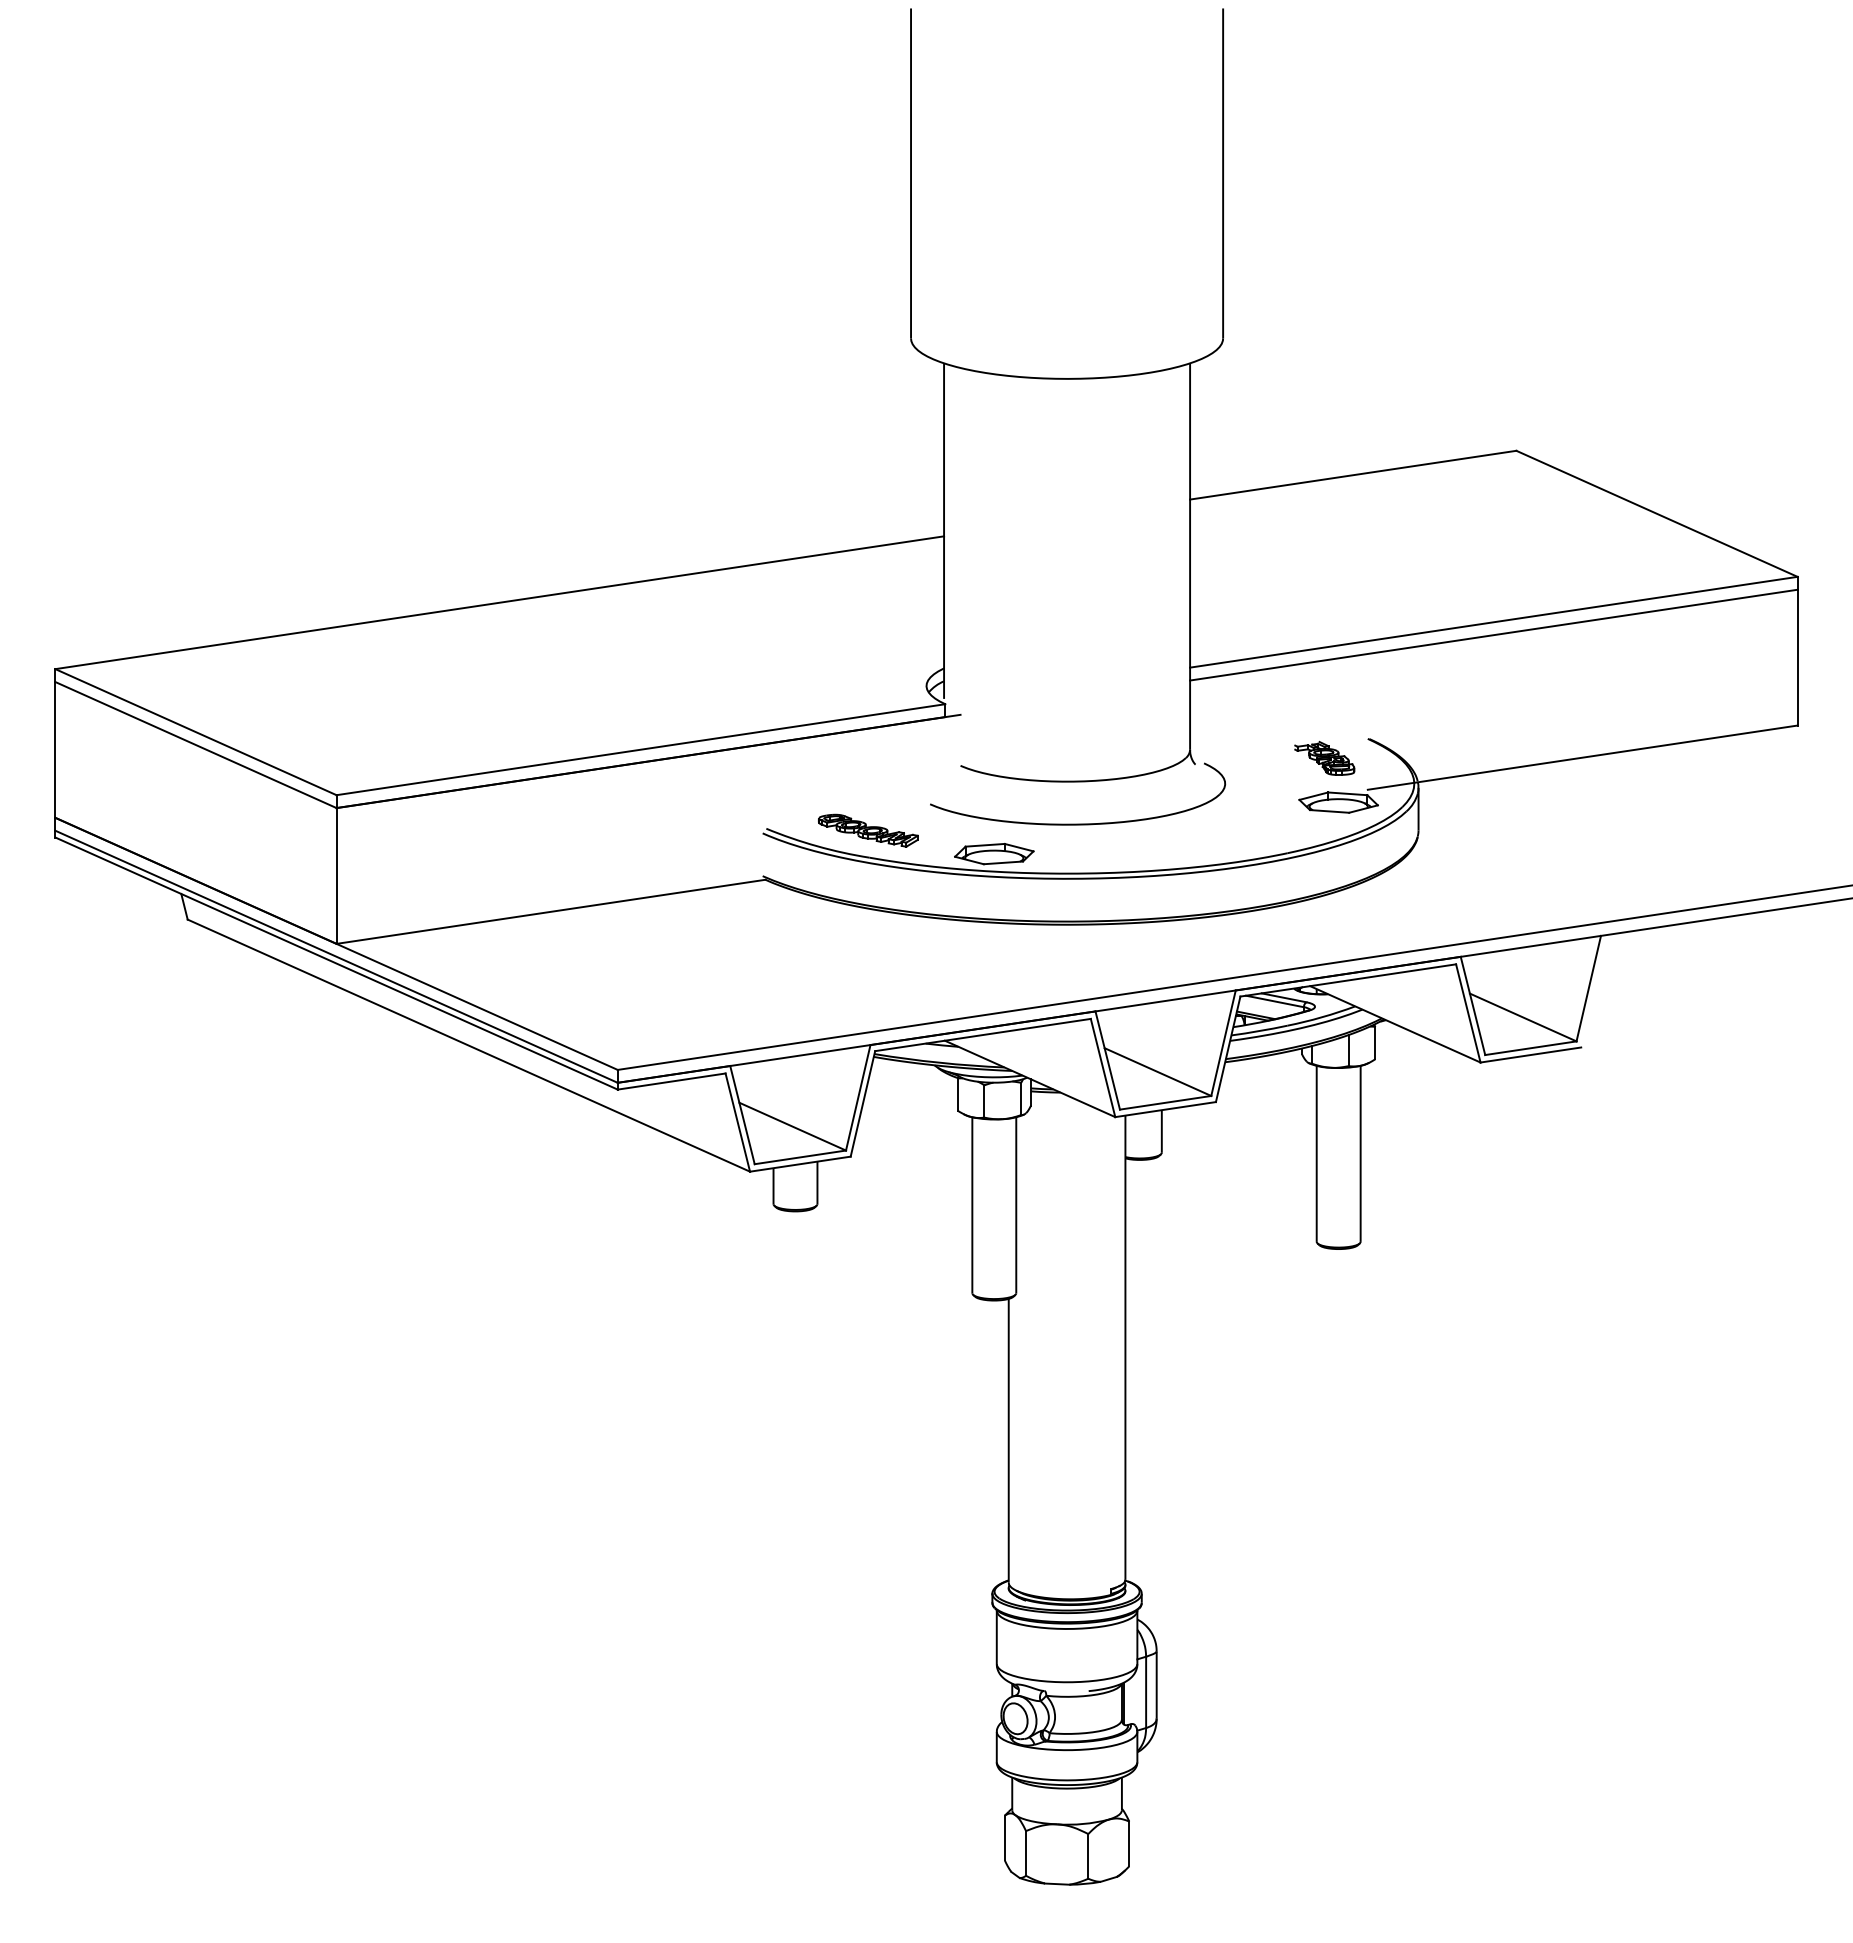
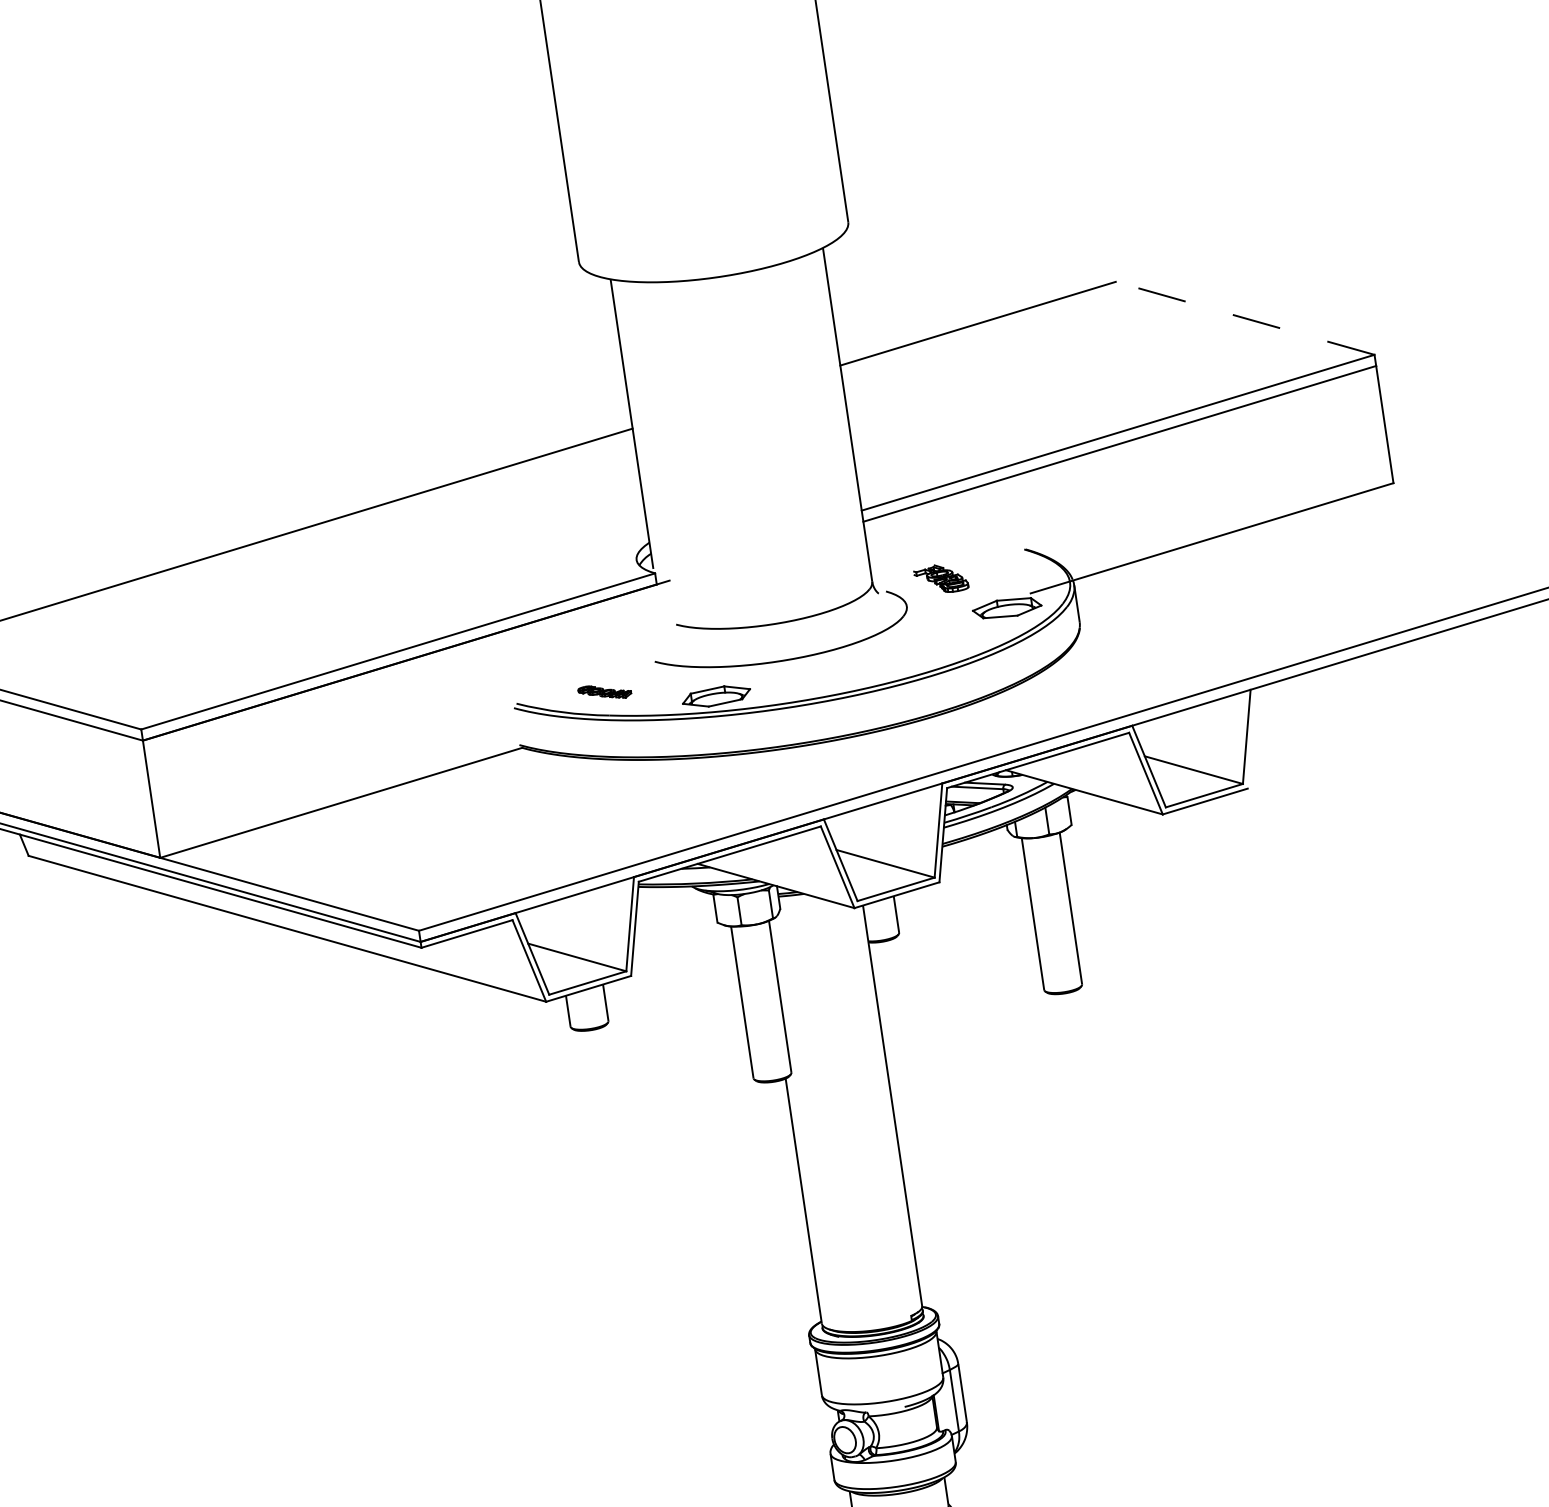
line: (1656, 513) -> (1244, 318), solid -> dashed
part: (1324, 758) -> (941, 579), moved
part: (868, 830) -> (604, 692), size x0.6

